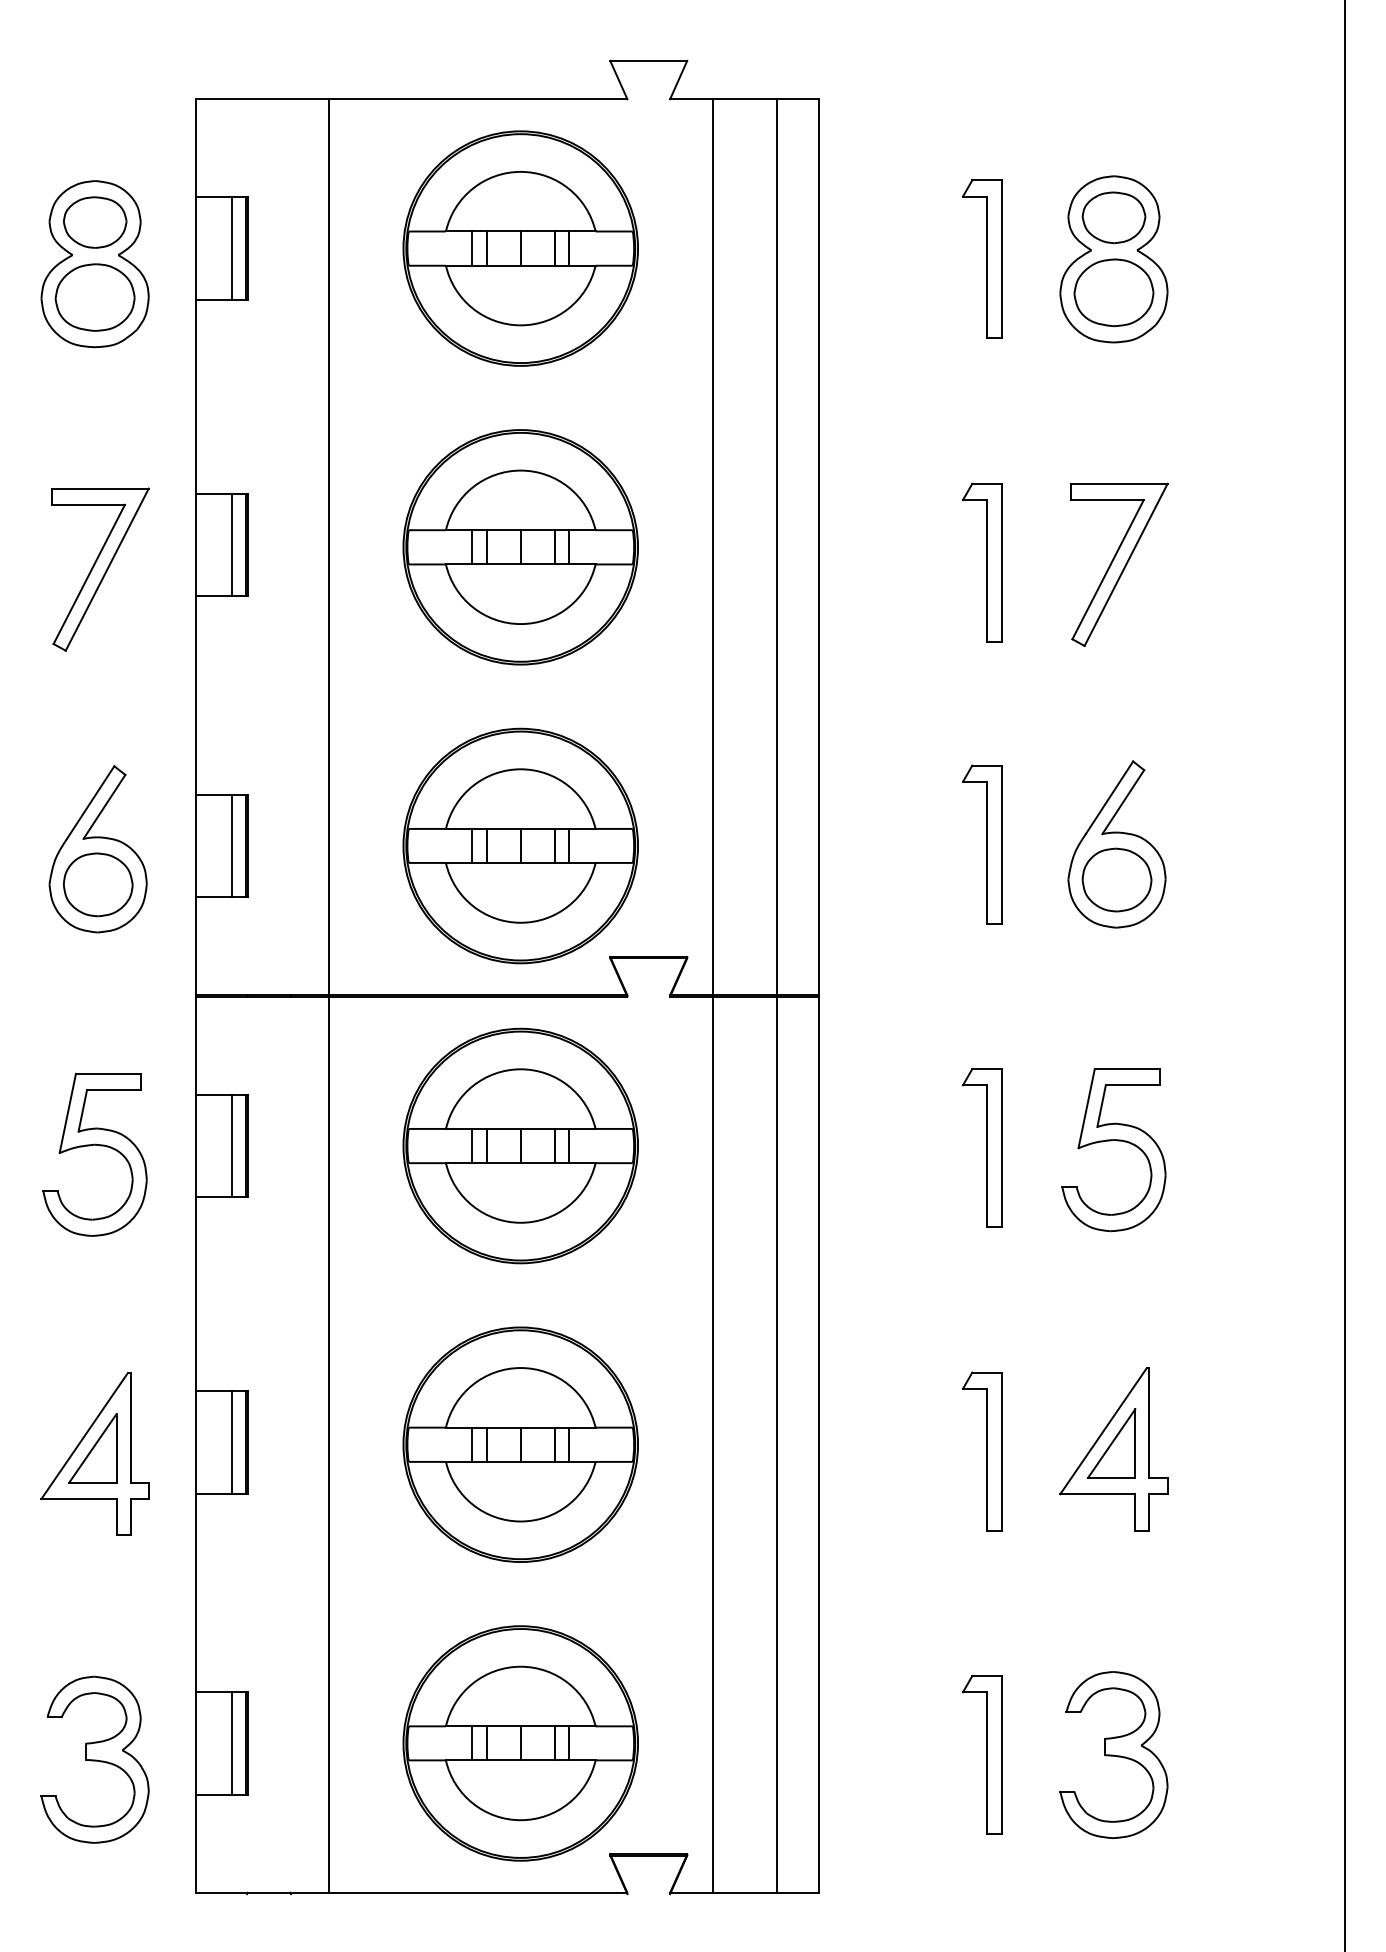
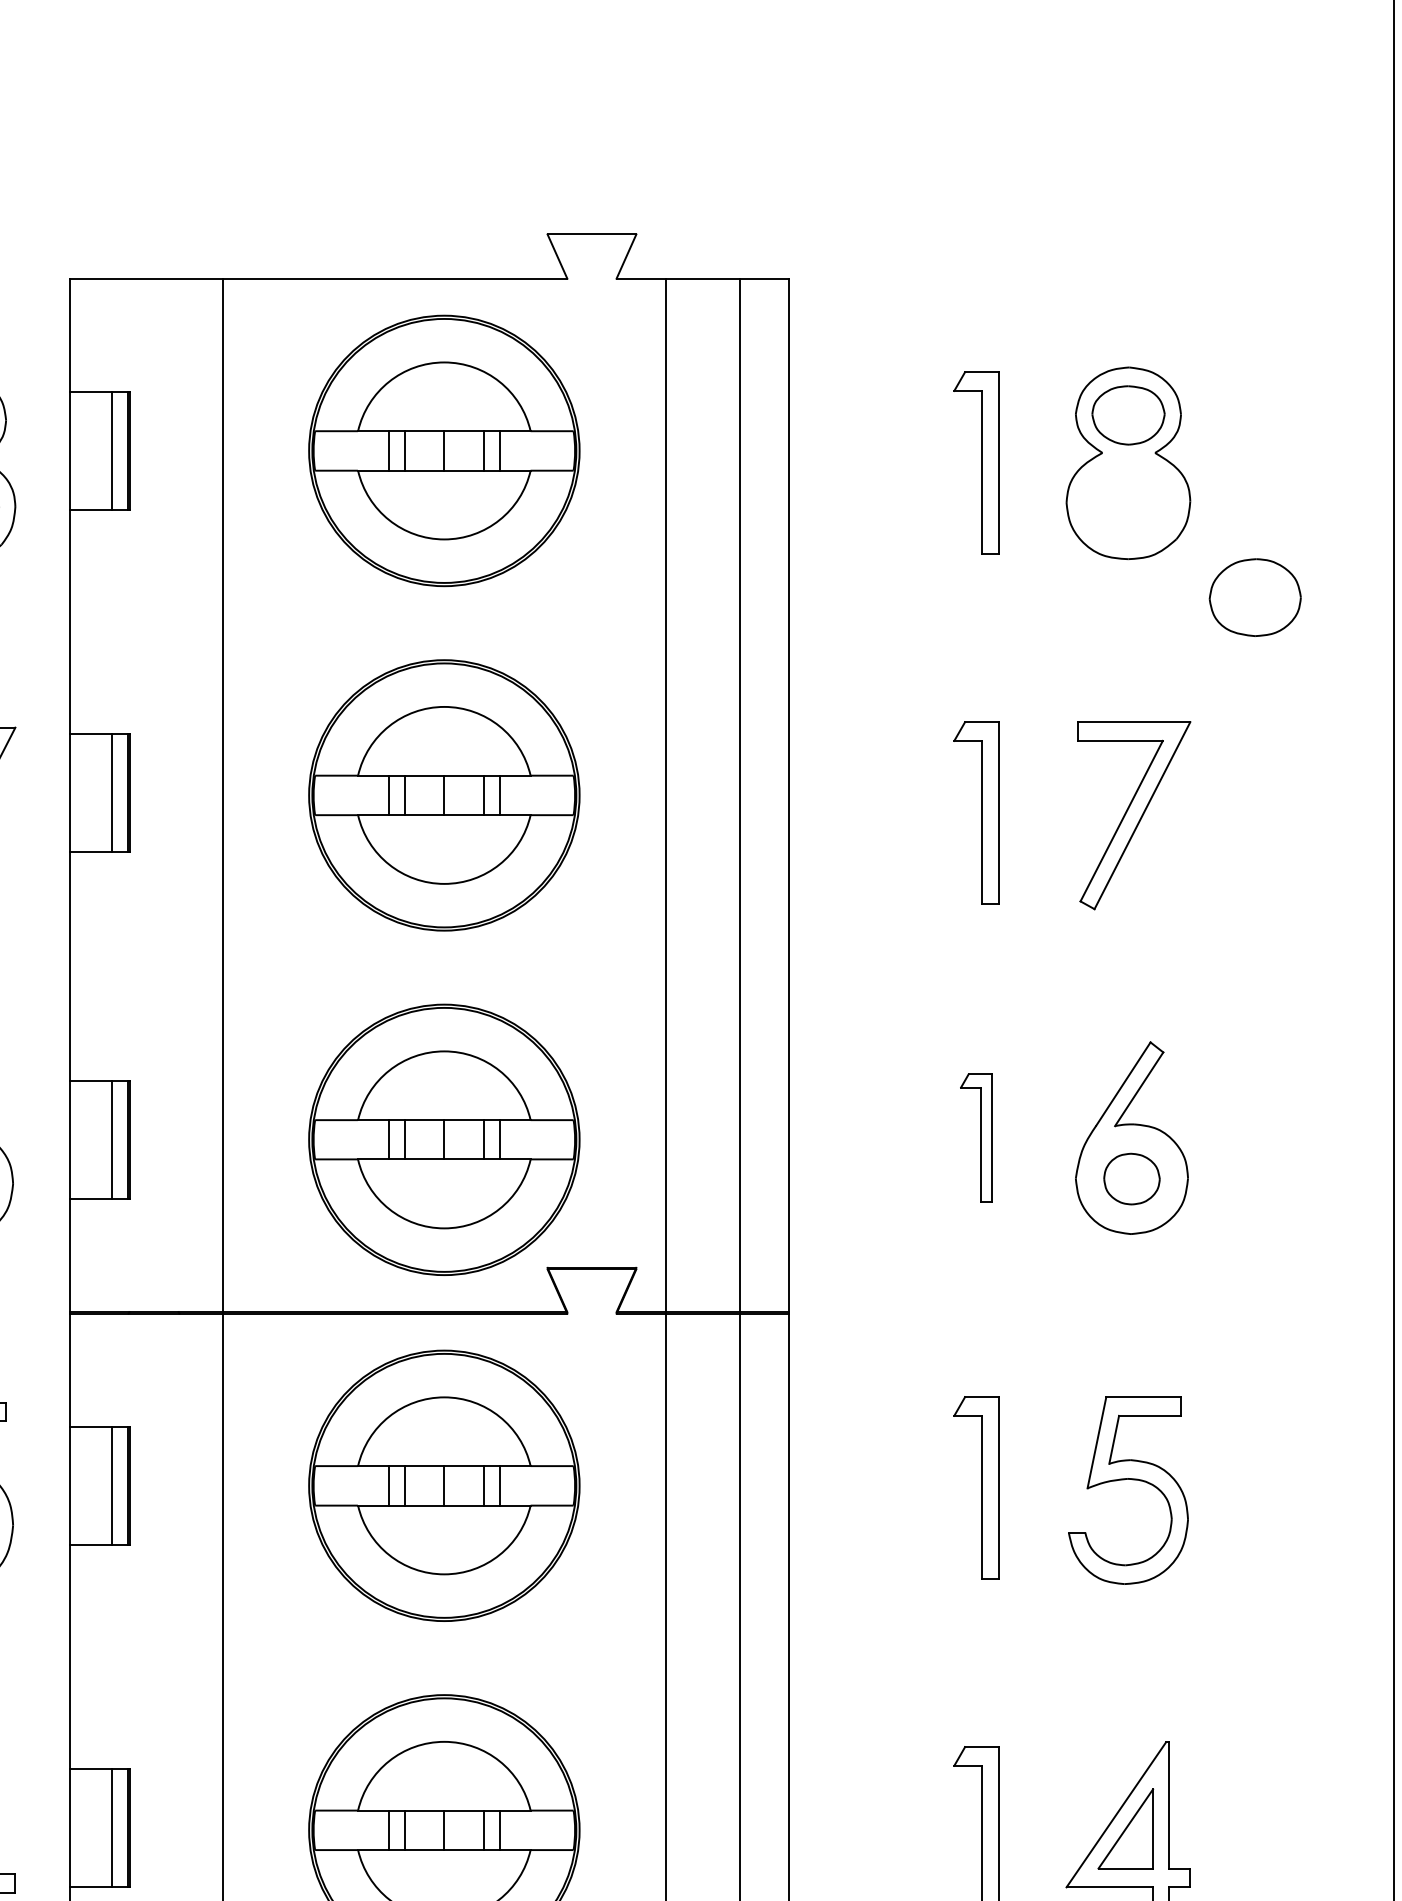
part: (1113, 292) -> (1254, 597), moved
part: (982, 844) -> (976, 1138), size x0.7
part: (1116, 879) -> (1131, 1178), size x0.7

